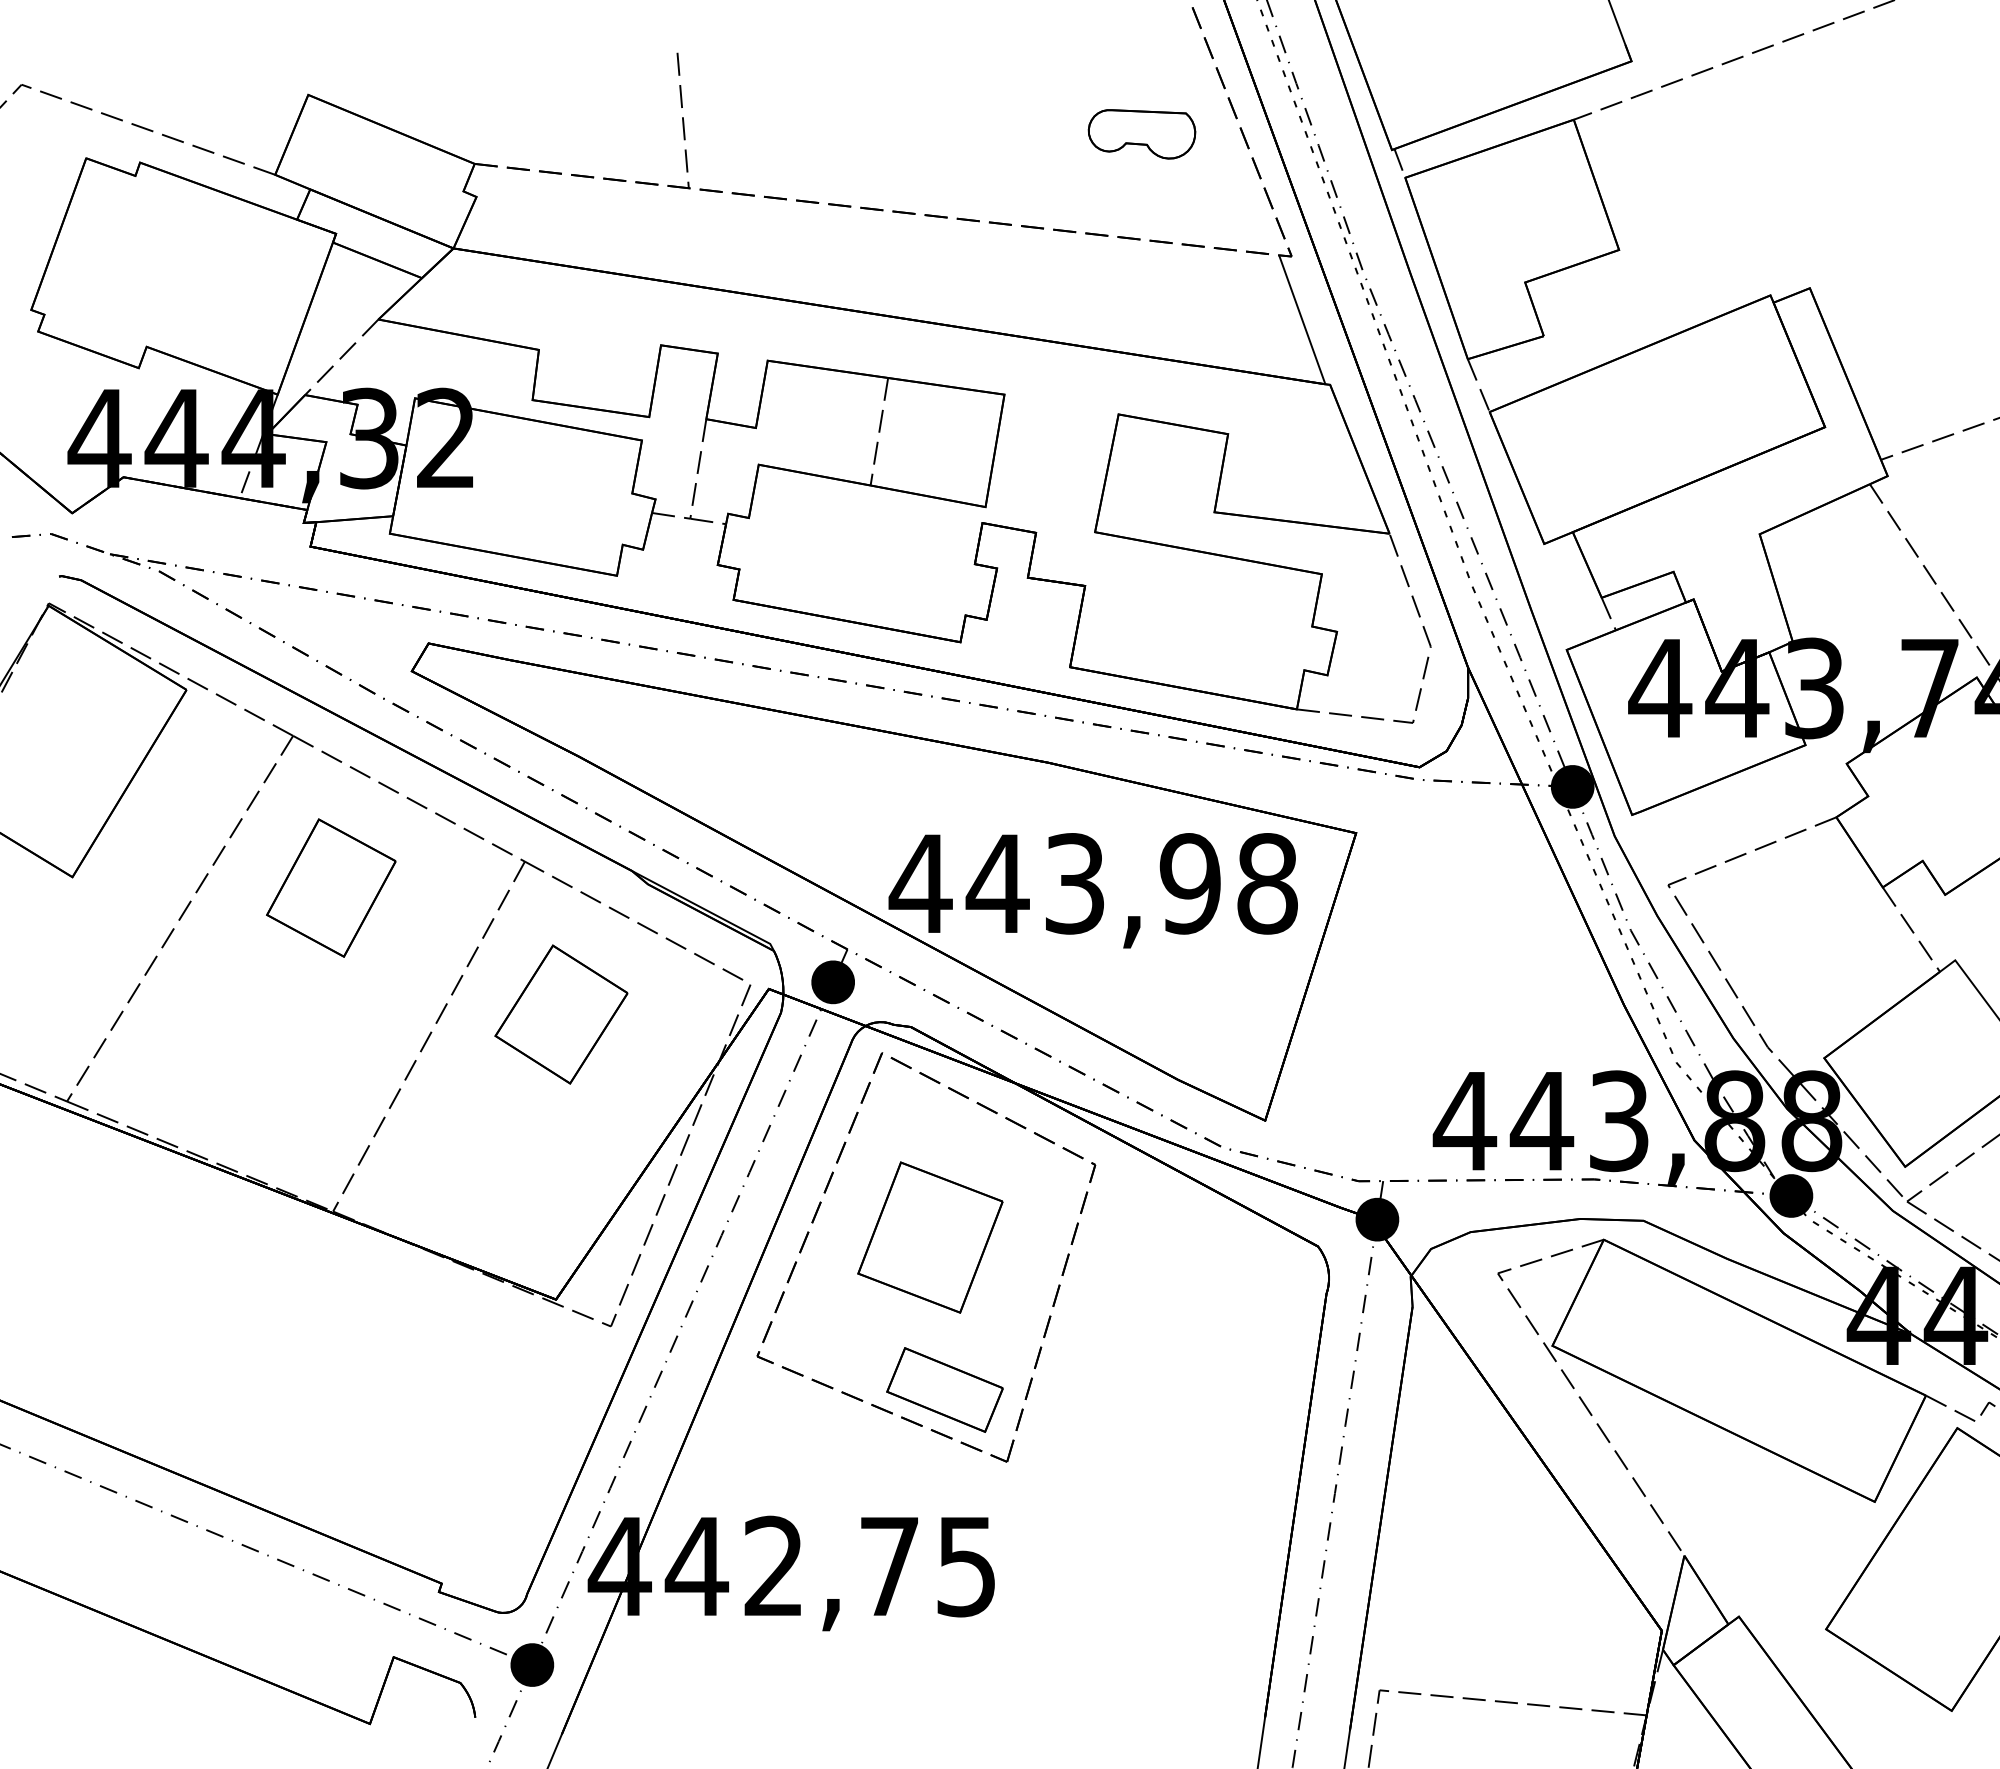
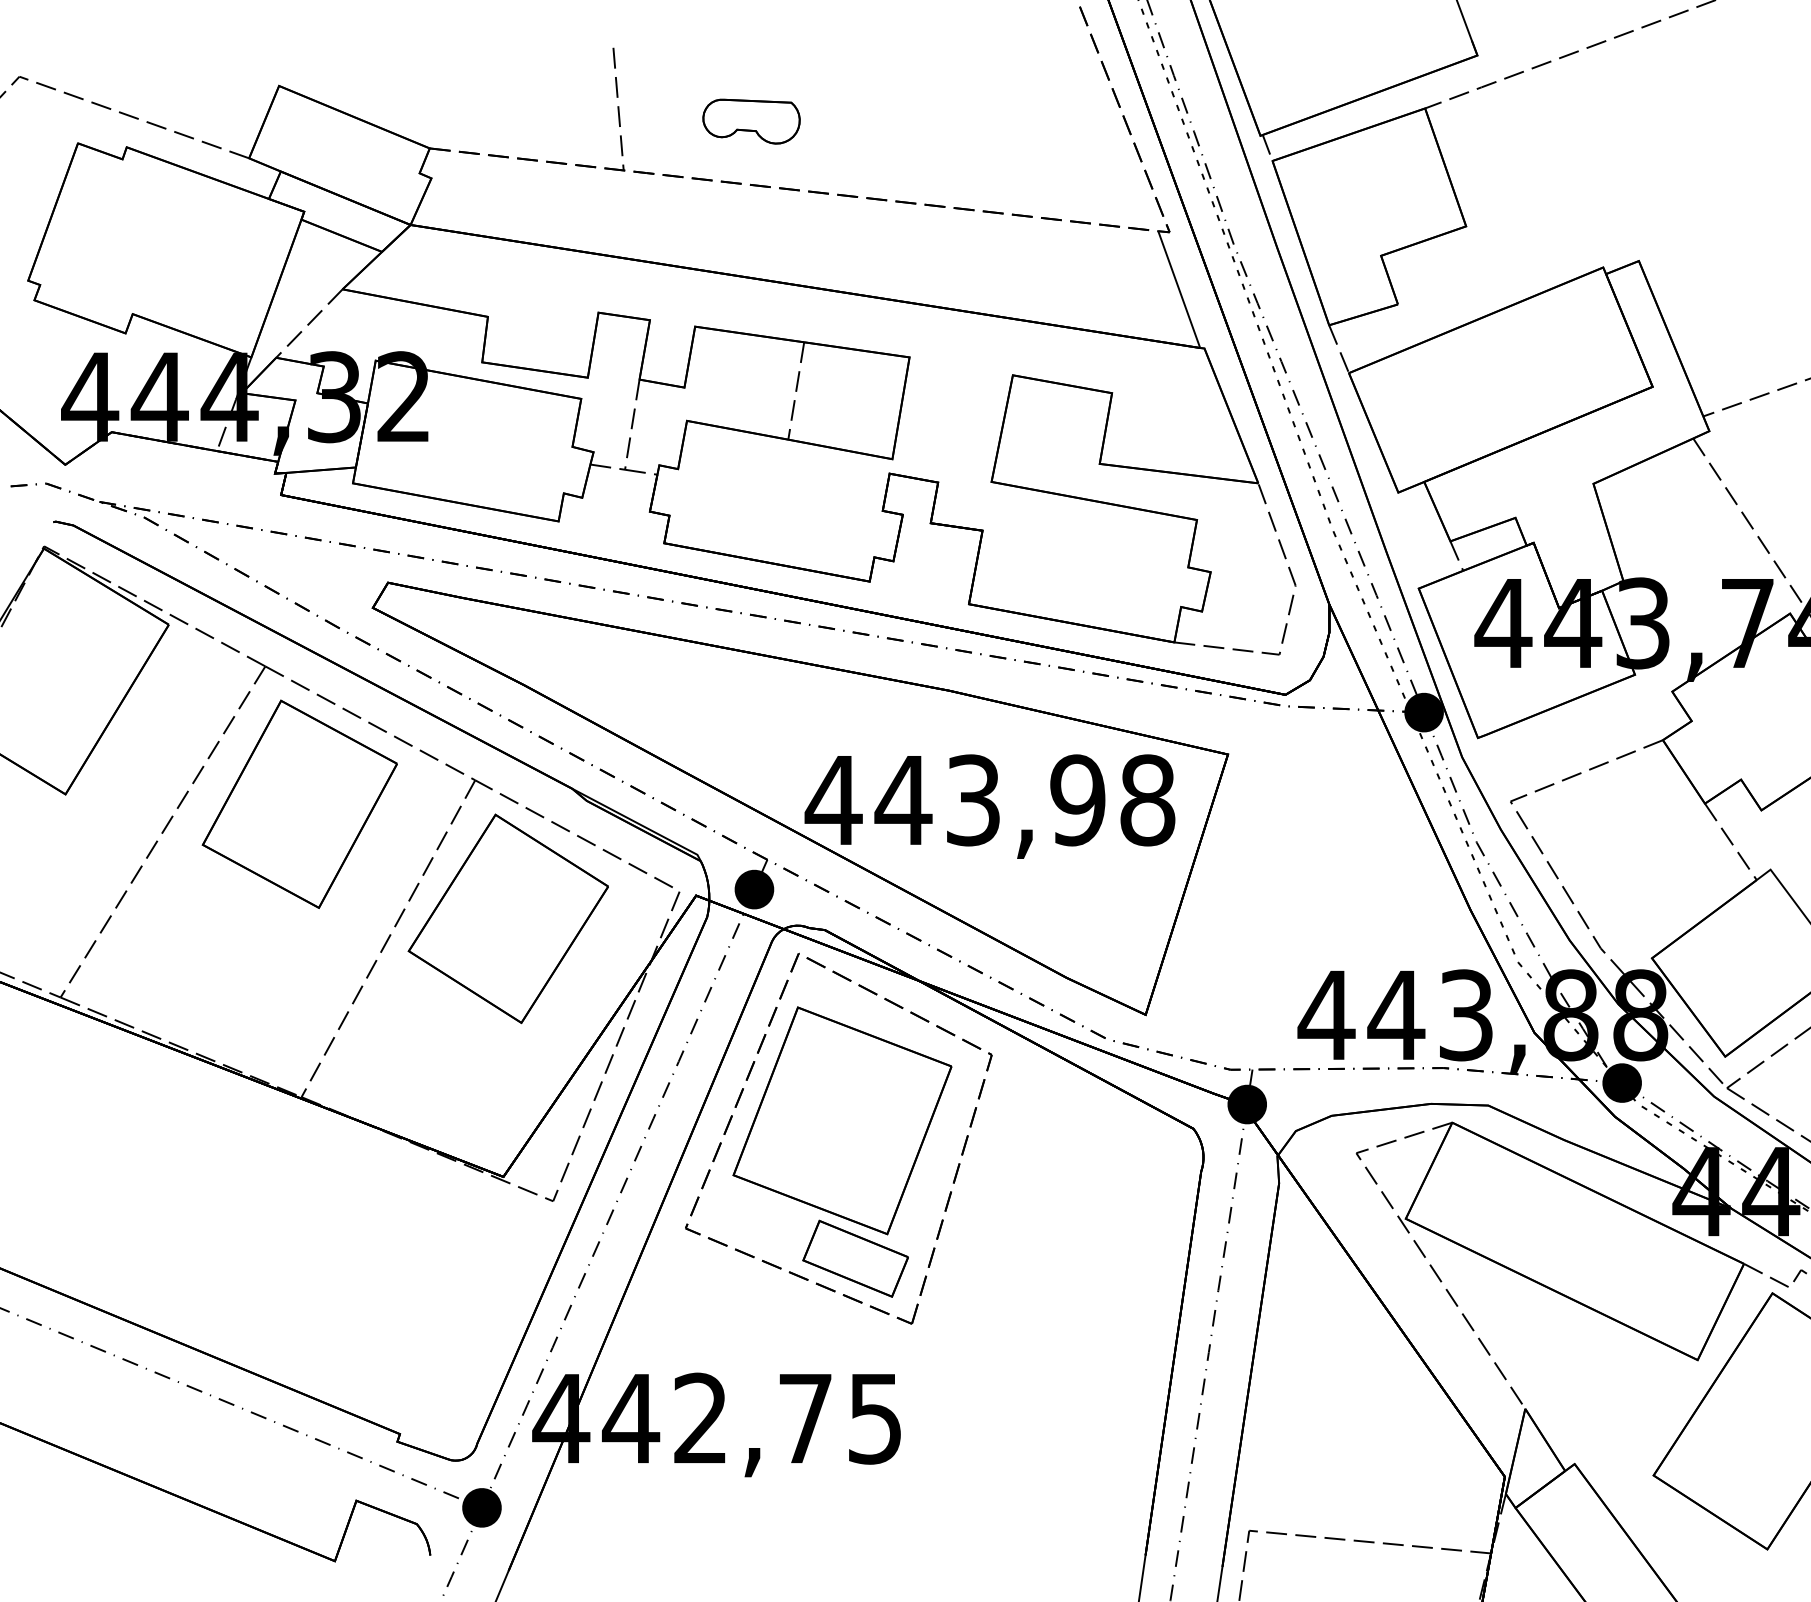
part: (1141, 134) -> (751, 121), moved
part: (331, 887) -> (300, 803), size x1.67
part: (561, 1014) -> (508, 918), size x1.67
part: (930, 1237) -> (842, 1120), size x1.67

